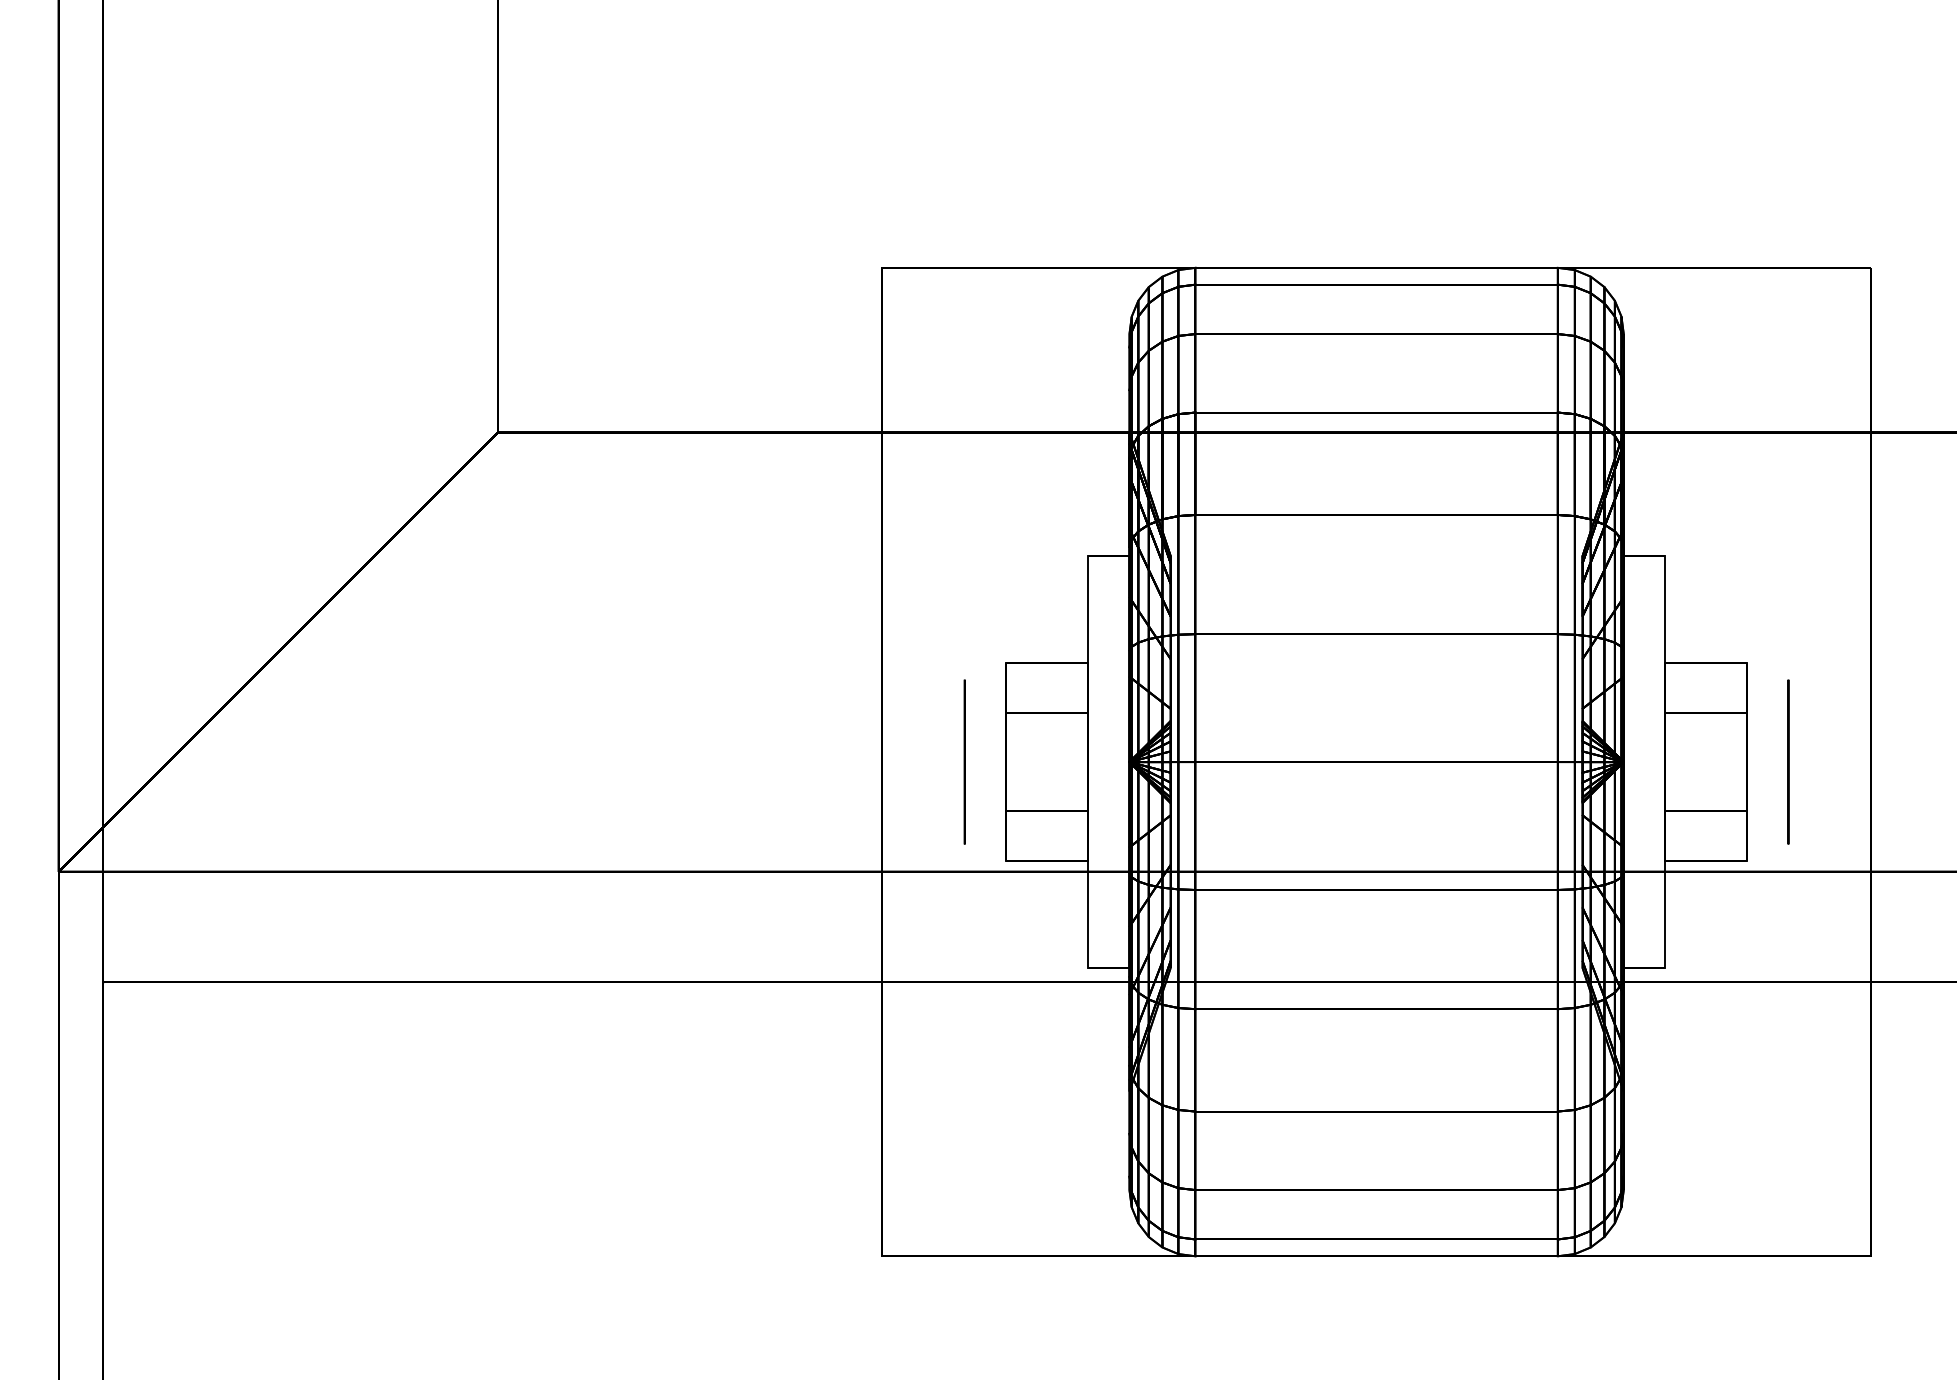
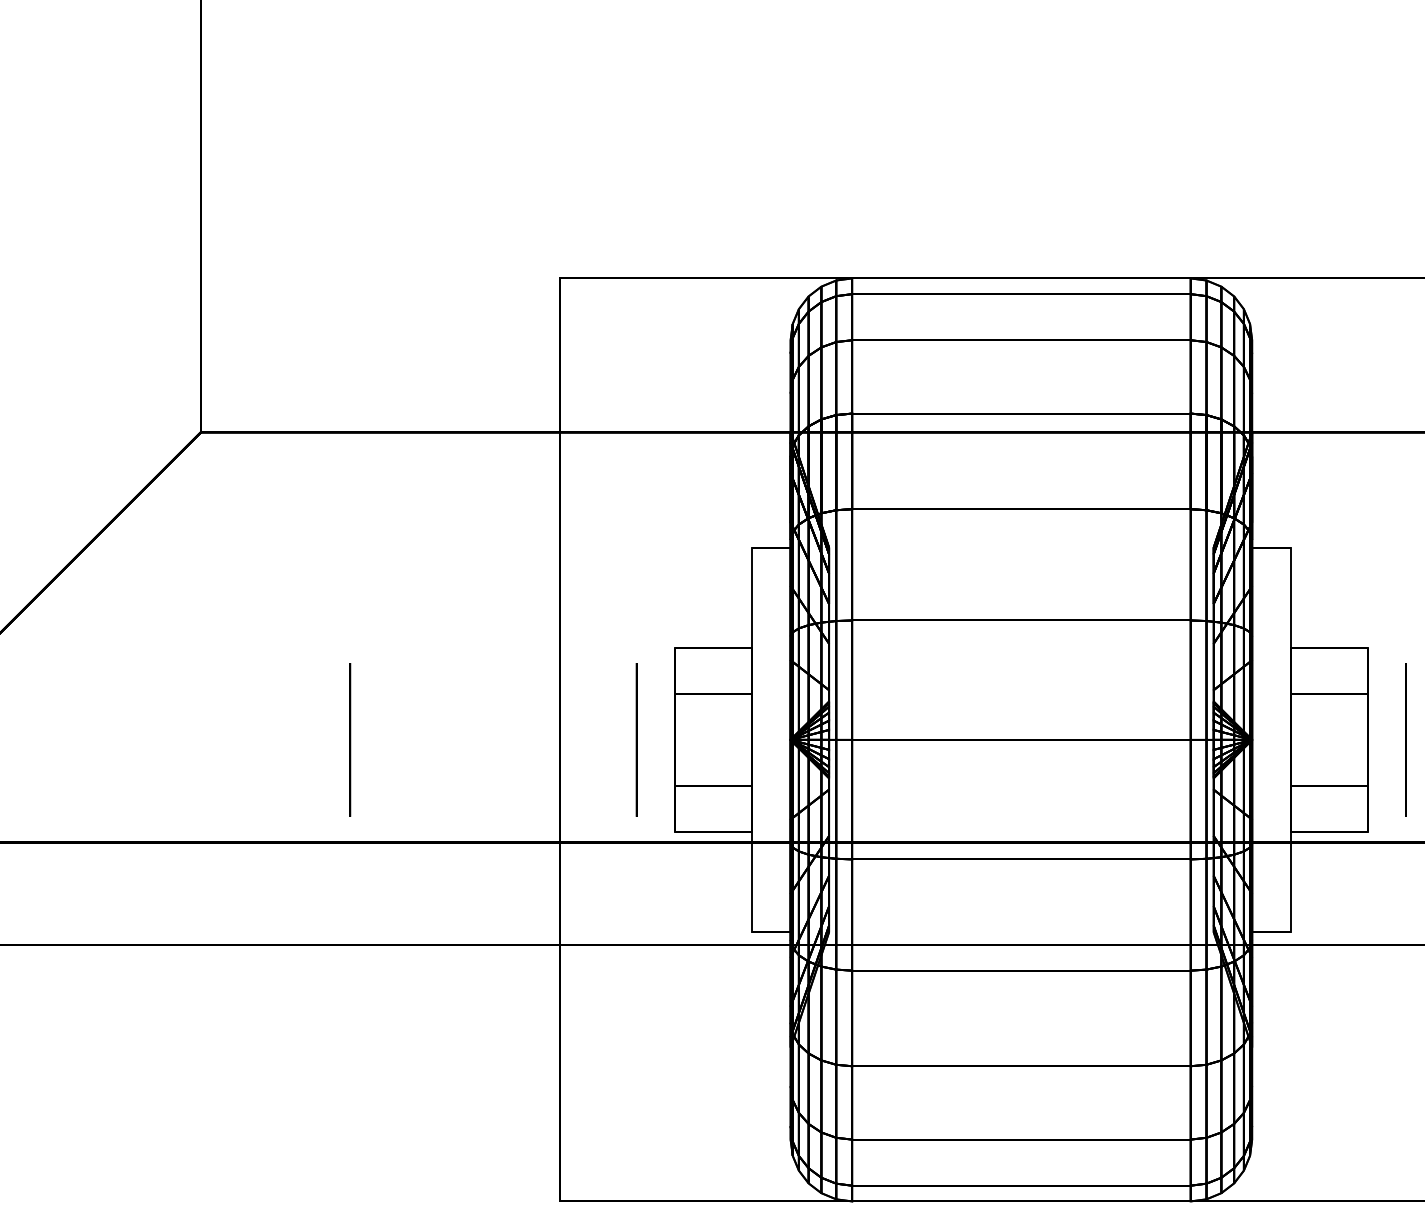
circle: (657, 761) -> (349, 739), added

